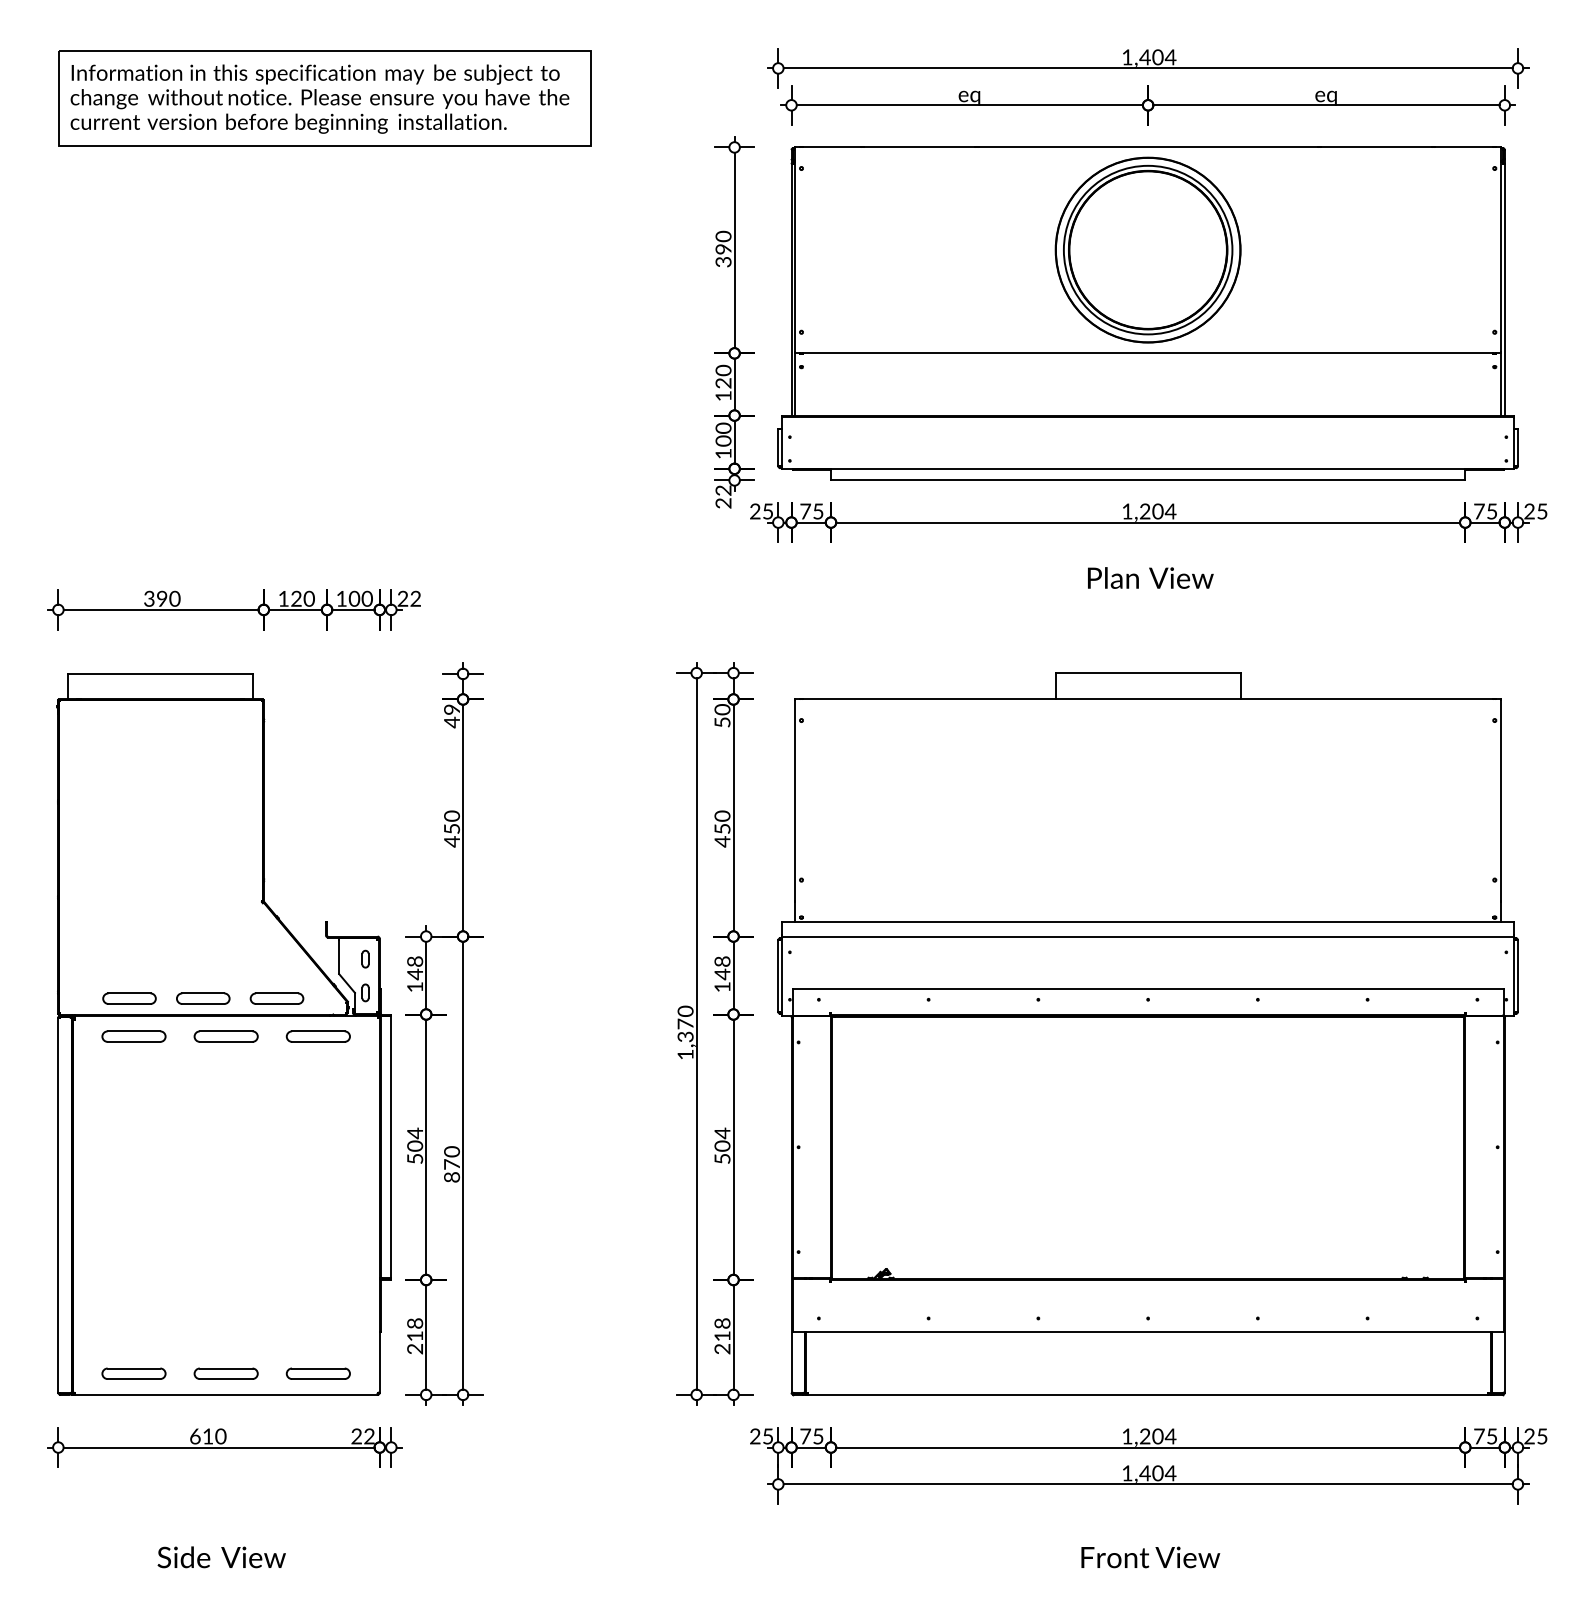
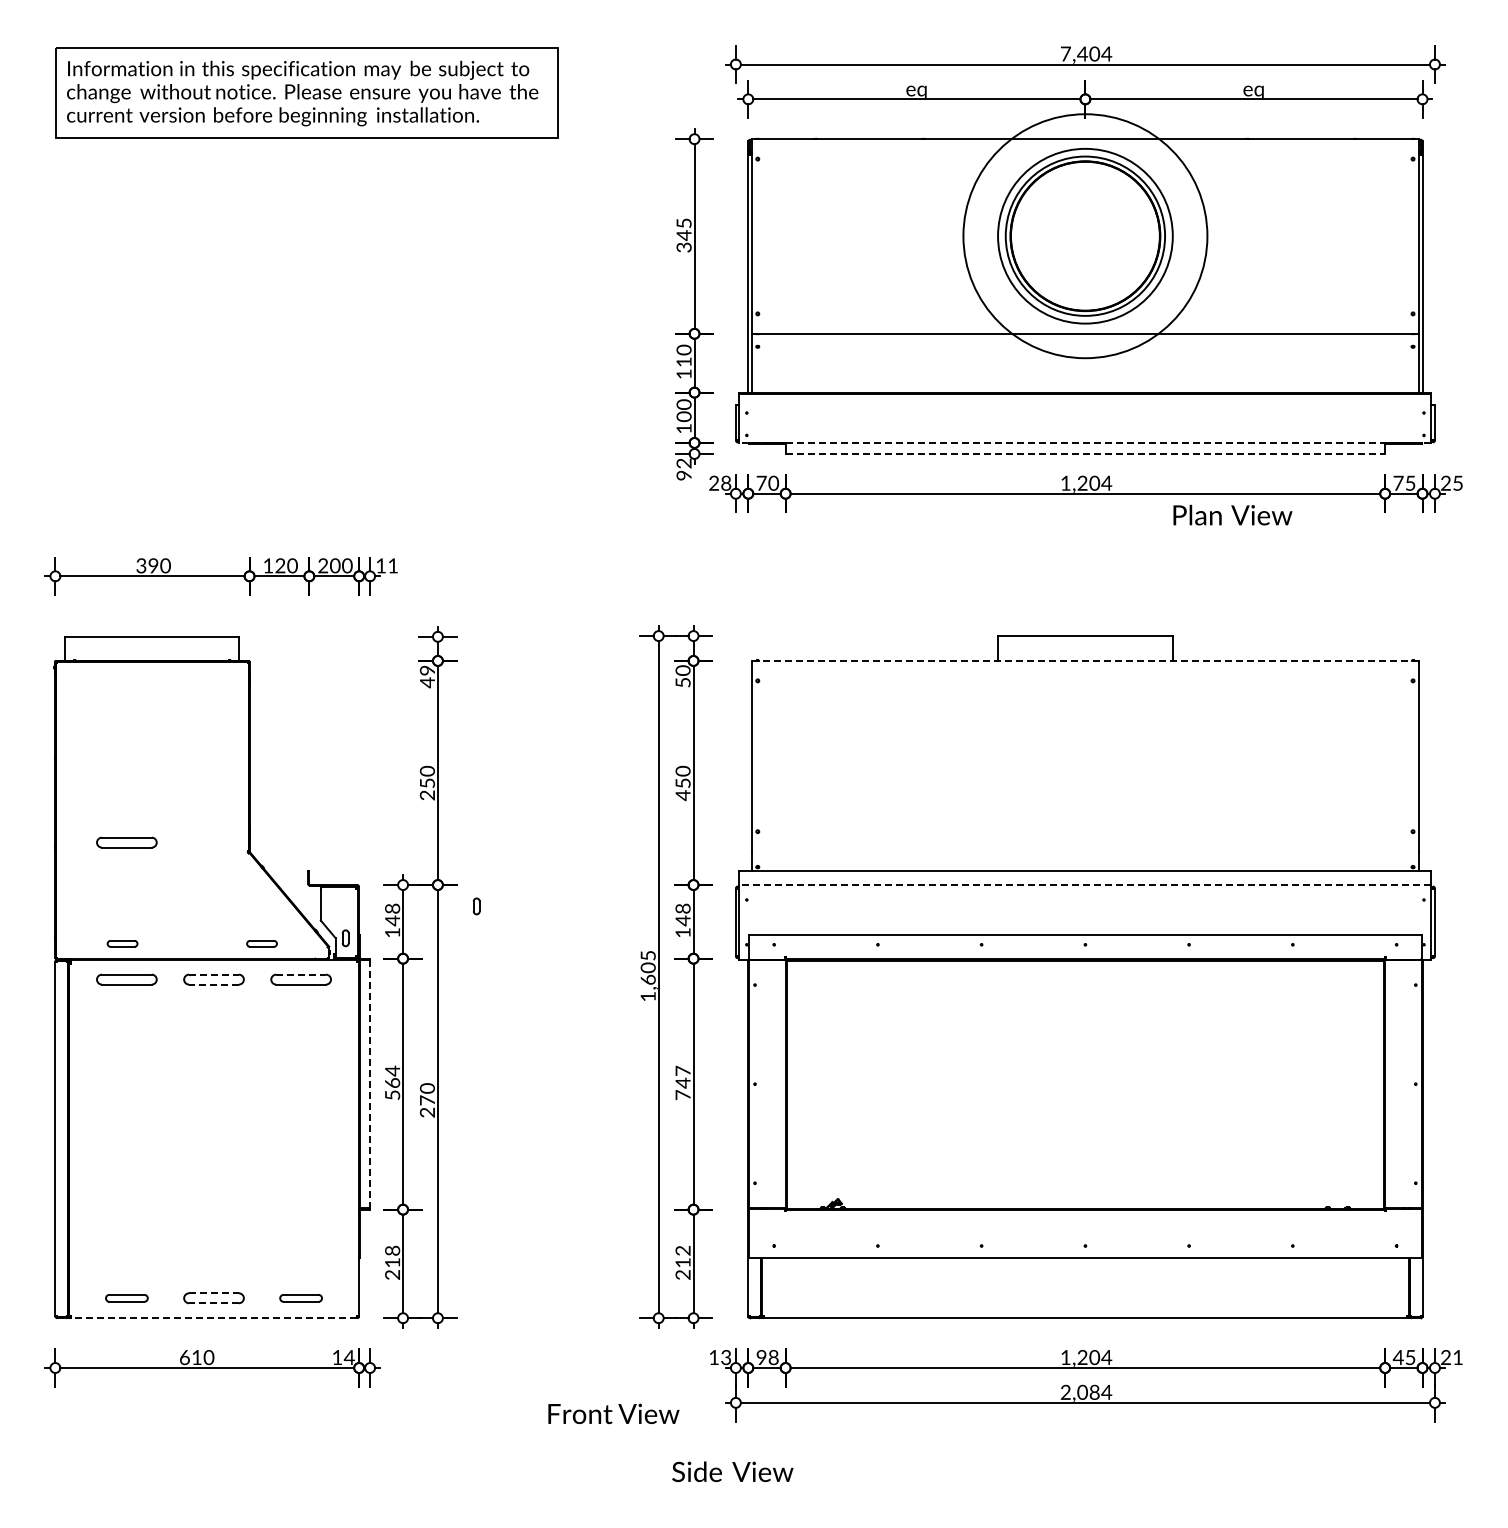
text: (1127, 56) -> (1065, 53), 1,404 -> 7,404
text: (722, 242) -> (683, 229), 390 -> 345
circle: (1148, 250) -> (1085, 236), size x1.4
text: (722, 383) -> (683, 362), 120 -> 110
line: (1147, 468) -> (1084, 442), solid -> dashed
line: (1148, 479) -> (1085, 453), solid -> dashed
text: (723, 503) -> (684, 475), 22 -> 92
text: (768, 510) -> (726, 482), 25 -> 28
text: (818, 510) -> (773, 482), 75 -> 70
text: (1150, 577) -> (1232, 514), moved
text: (342, 598) -> (323, 565), 100 -> 200
text: (409, 598) -> (387, 565), 22 -> 11
line: (1148, 698) -> (1085, 660), solid -> dashed
text: (451, 841) -> (426, 795), 450 -> 250
part: (133, 891) -> (126, 842), added
line: (1147, 937) -> (1084, 885), solid -> dashed
part: (365, 959) -> (476, 906), moved
part: (129, 998) -> (122, 943), size x0.6
part: (203, 998) -> (192, 943), removed
part: (276, 998) -> (261, 943), size x0.6
text: (684, 1023) -> (647, 967), 1,370 -> 1,605
line: (226, 1031) -> (214, 974), solid -> dashed
line: (318, 1031) -> (301, 974), solid -> dashed
line: (226, 1041) -> (214, 984), solid -> dashed
text: (415, 1145) -> (392, 1082), 504 -> 564
text: (721, 1145) -> (682, 1082), 504 -> 747
line: (391, 1147) -> (370, 1084), solid -> dashed
text: (453, 1177) -> (428, 1112), 870 -> 270
text: (722, 1323) -> (683, 1250), 218 -> 212
line: (226, 1368) -> (214, 1293), solid -> dashed
part: (133, 1374) -> (126, 1298), size x0.7
part: (317, 1374) -> (300, 1298), size x0.7
line: (226, 1379) -> (214, 1303), solid -> dashed
line: (225, 1395) -> (213, 1318), solid -> dashed
text: (363, 1436) -> (343, 1357), 22 -> 14
text: (760, 1436) -> (719, 1357), 25 -> 13
text: (811, 1436) -> (767, 1357), 75 -> 98
text: (1478, 1436) -> (1397, 1357), 75 -> 45
text: (1541, 1436) -> (1457, 1357), 25 -> 21
text: (1142, 1472) -> (1080, 1391), 1,404 -> 2,084
text: (221, 1557) -> (732, 1471), moved
text: (1150, 1557) -> (613, 1413), moved

